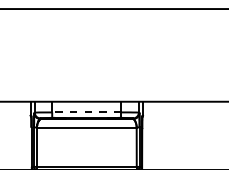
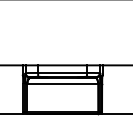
line: (86, 112) -> (62, 73), dashed -> solid

